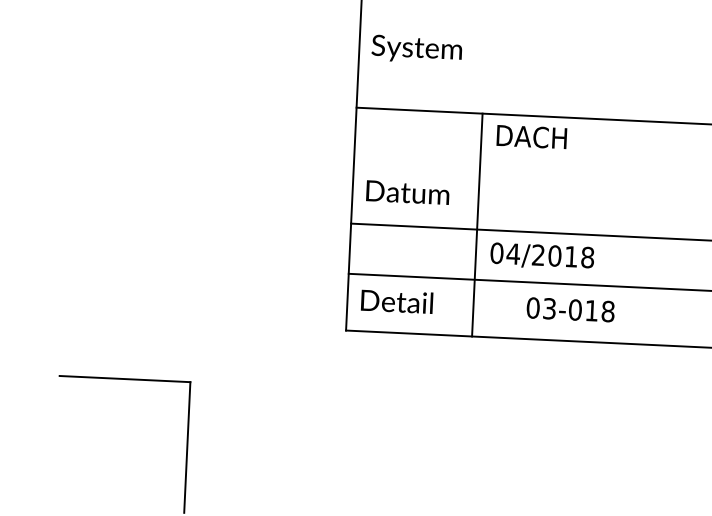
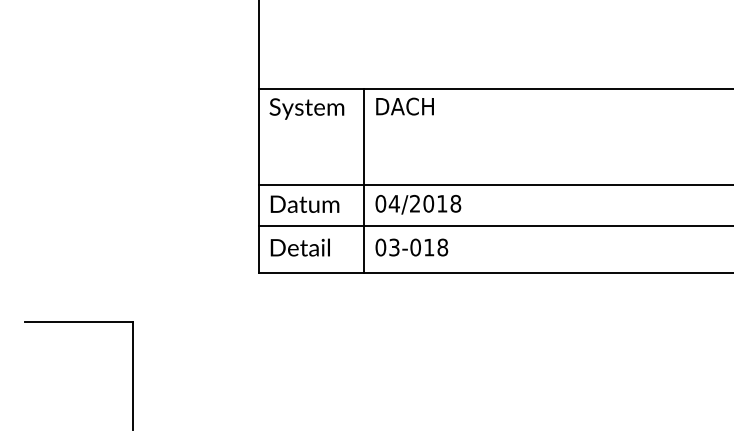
text: (416, 48) -> (306, 108), moved
text: (407, 191) -> (304, 203), moved
text: (570, 309) -> (411, 247), moved

